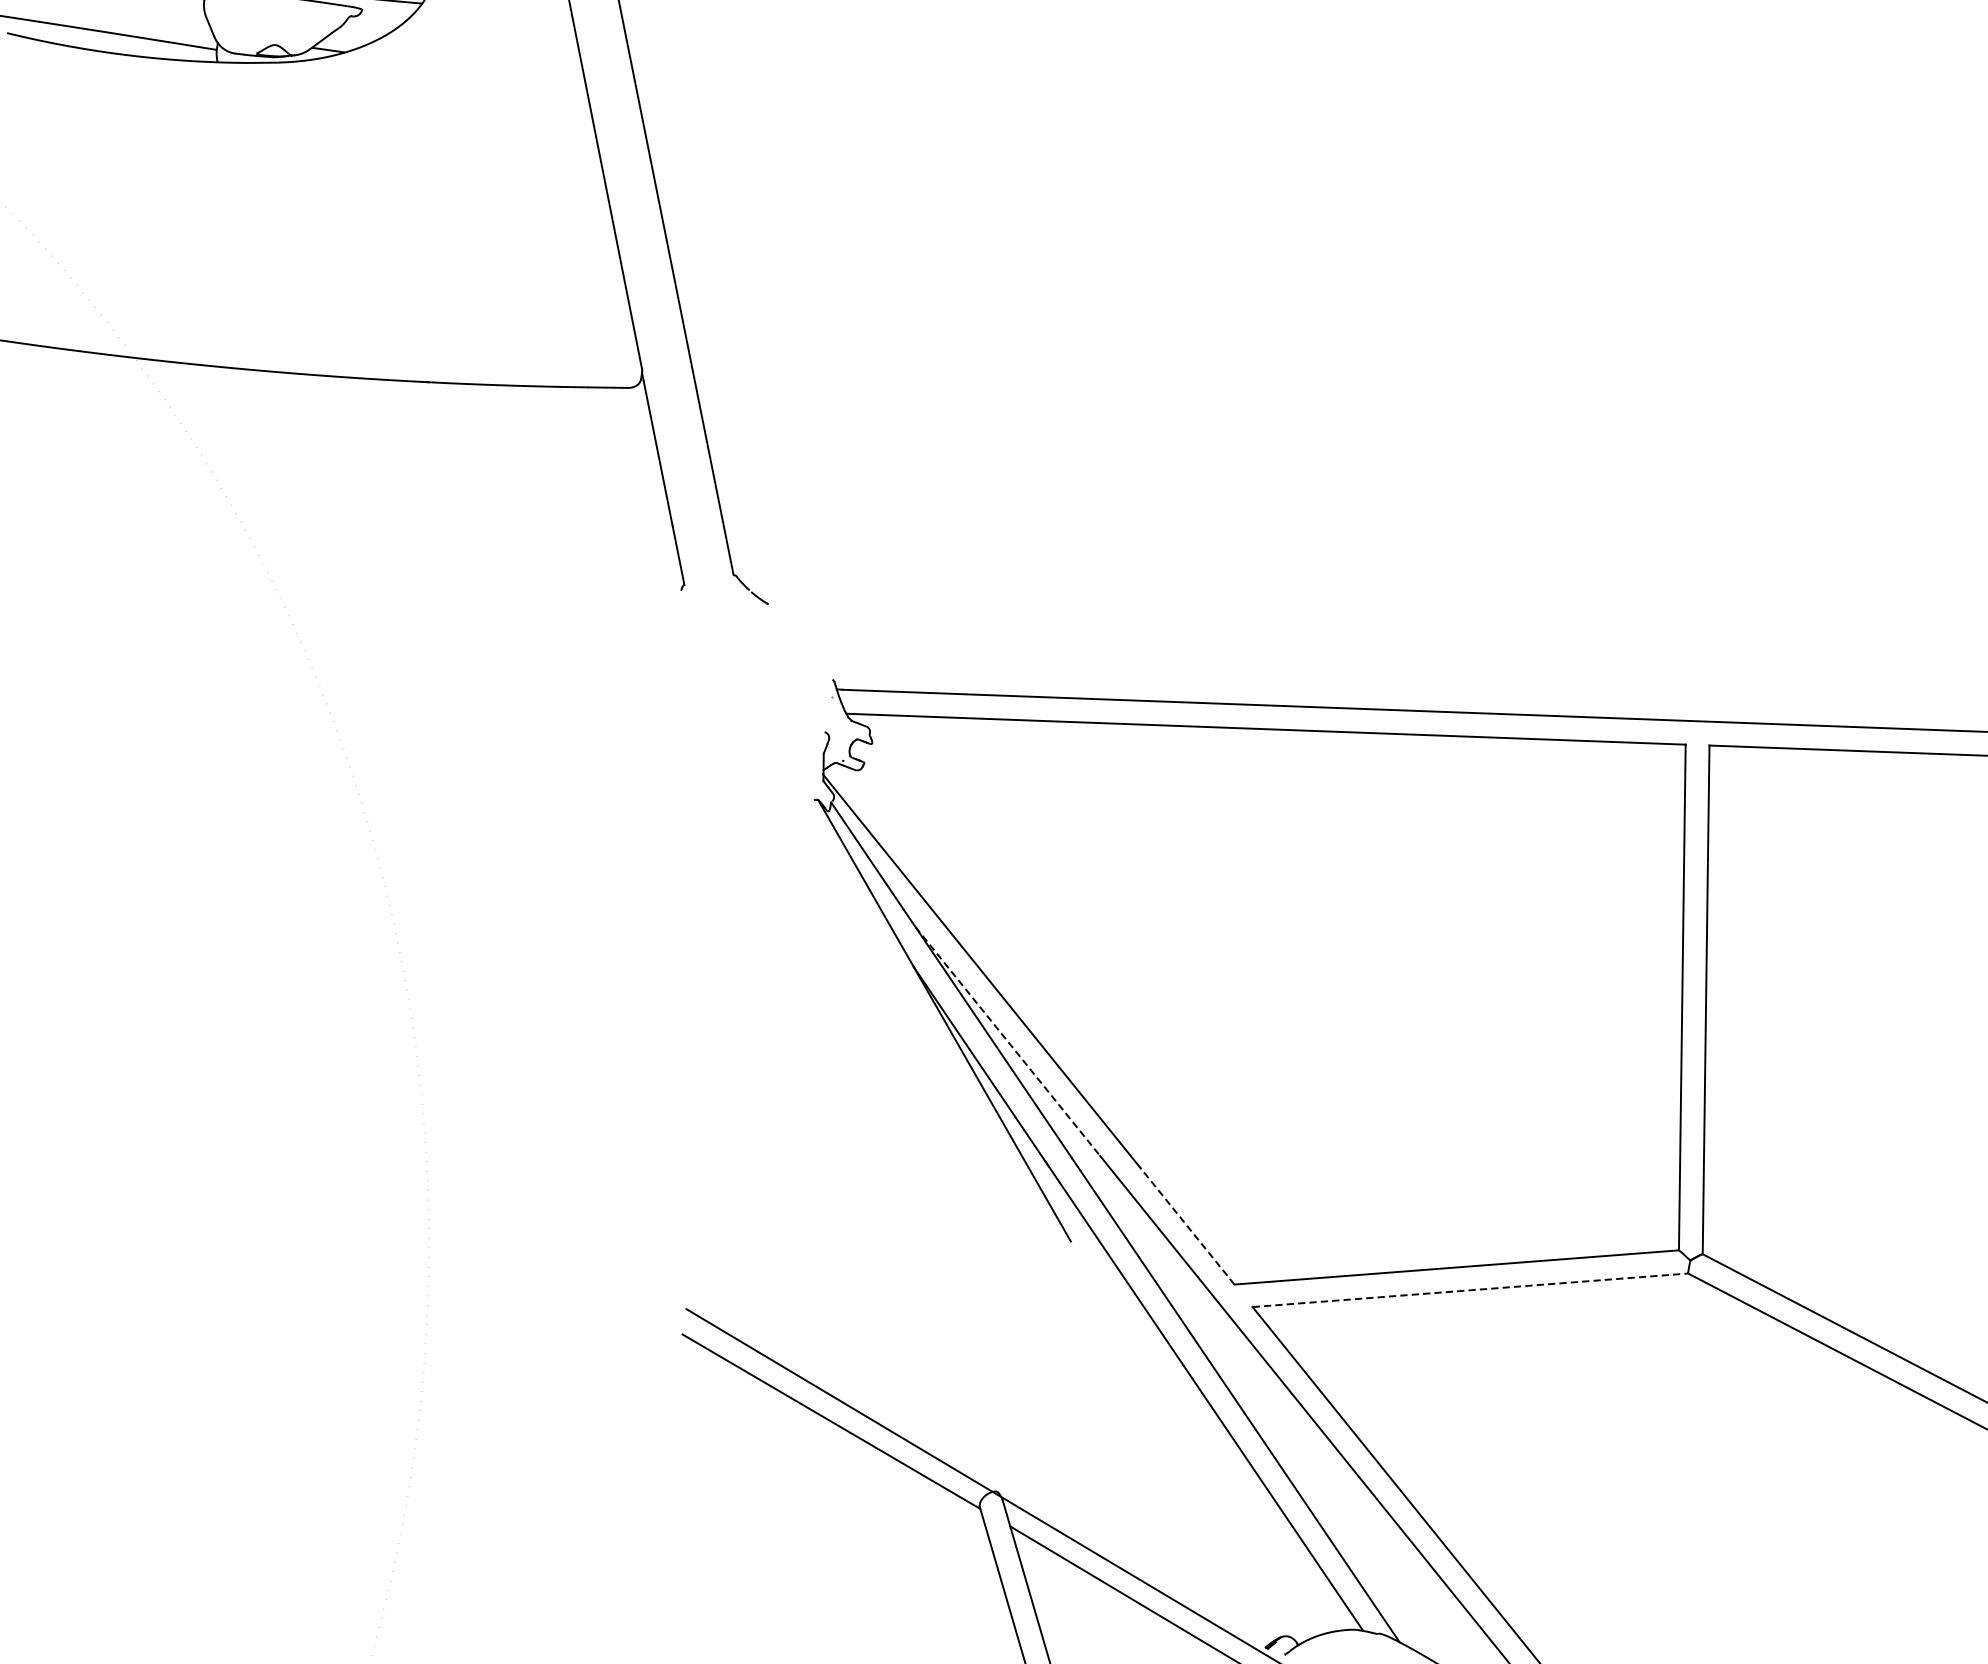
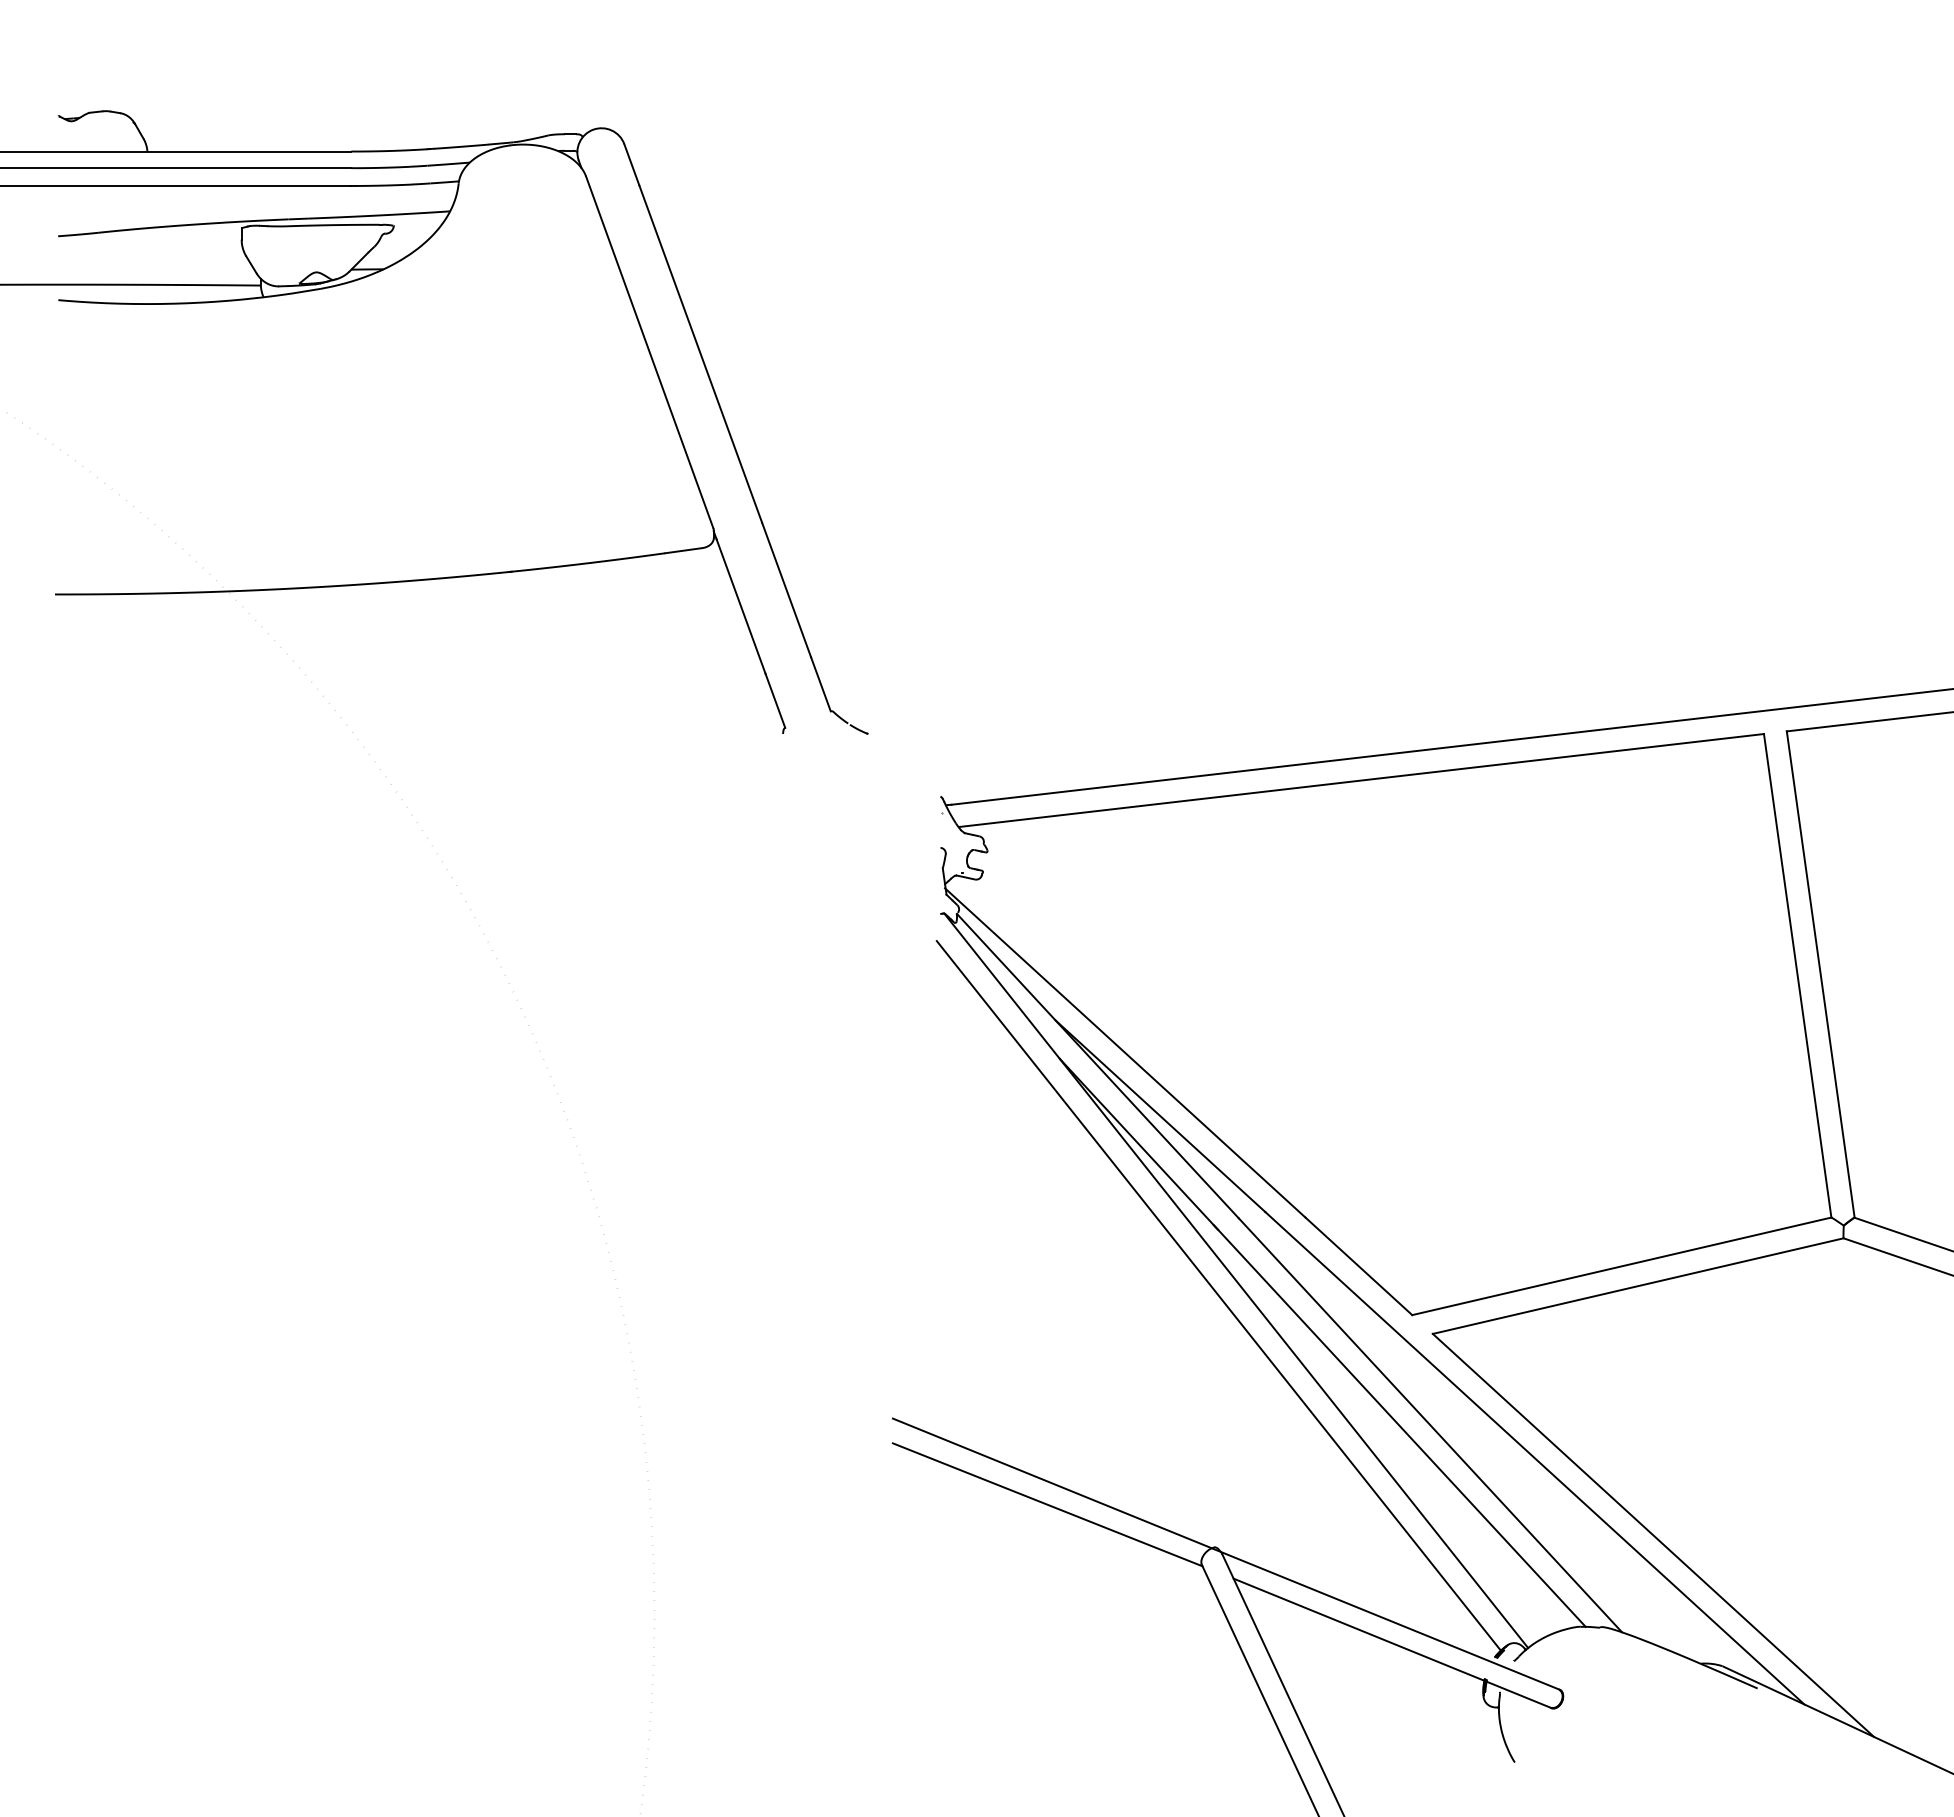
line: (1007, 1041) -> (1160, 1116), dashed -> solid
line: (1187, 1226) -> (1358, 1266), dashed -> solid
line: (1039, 1234) -> (1218, 1295), added
line: (1470, 1290) -> (1638, 1286), dashed -> solid
line: (1186, 1443) -> (1389, 1473), added

